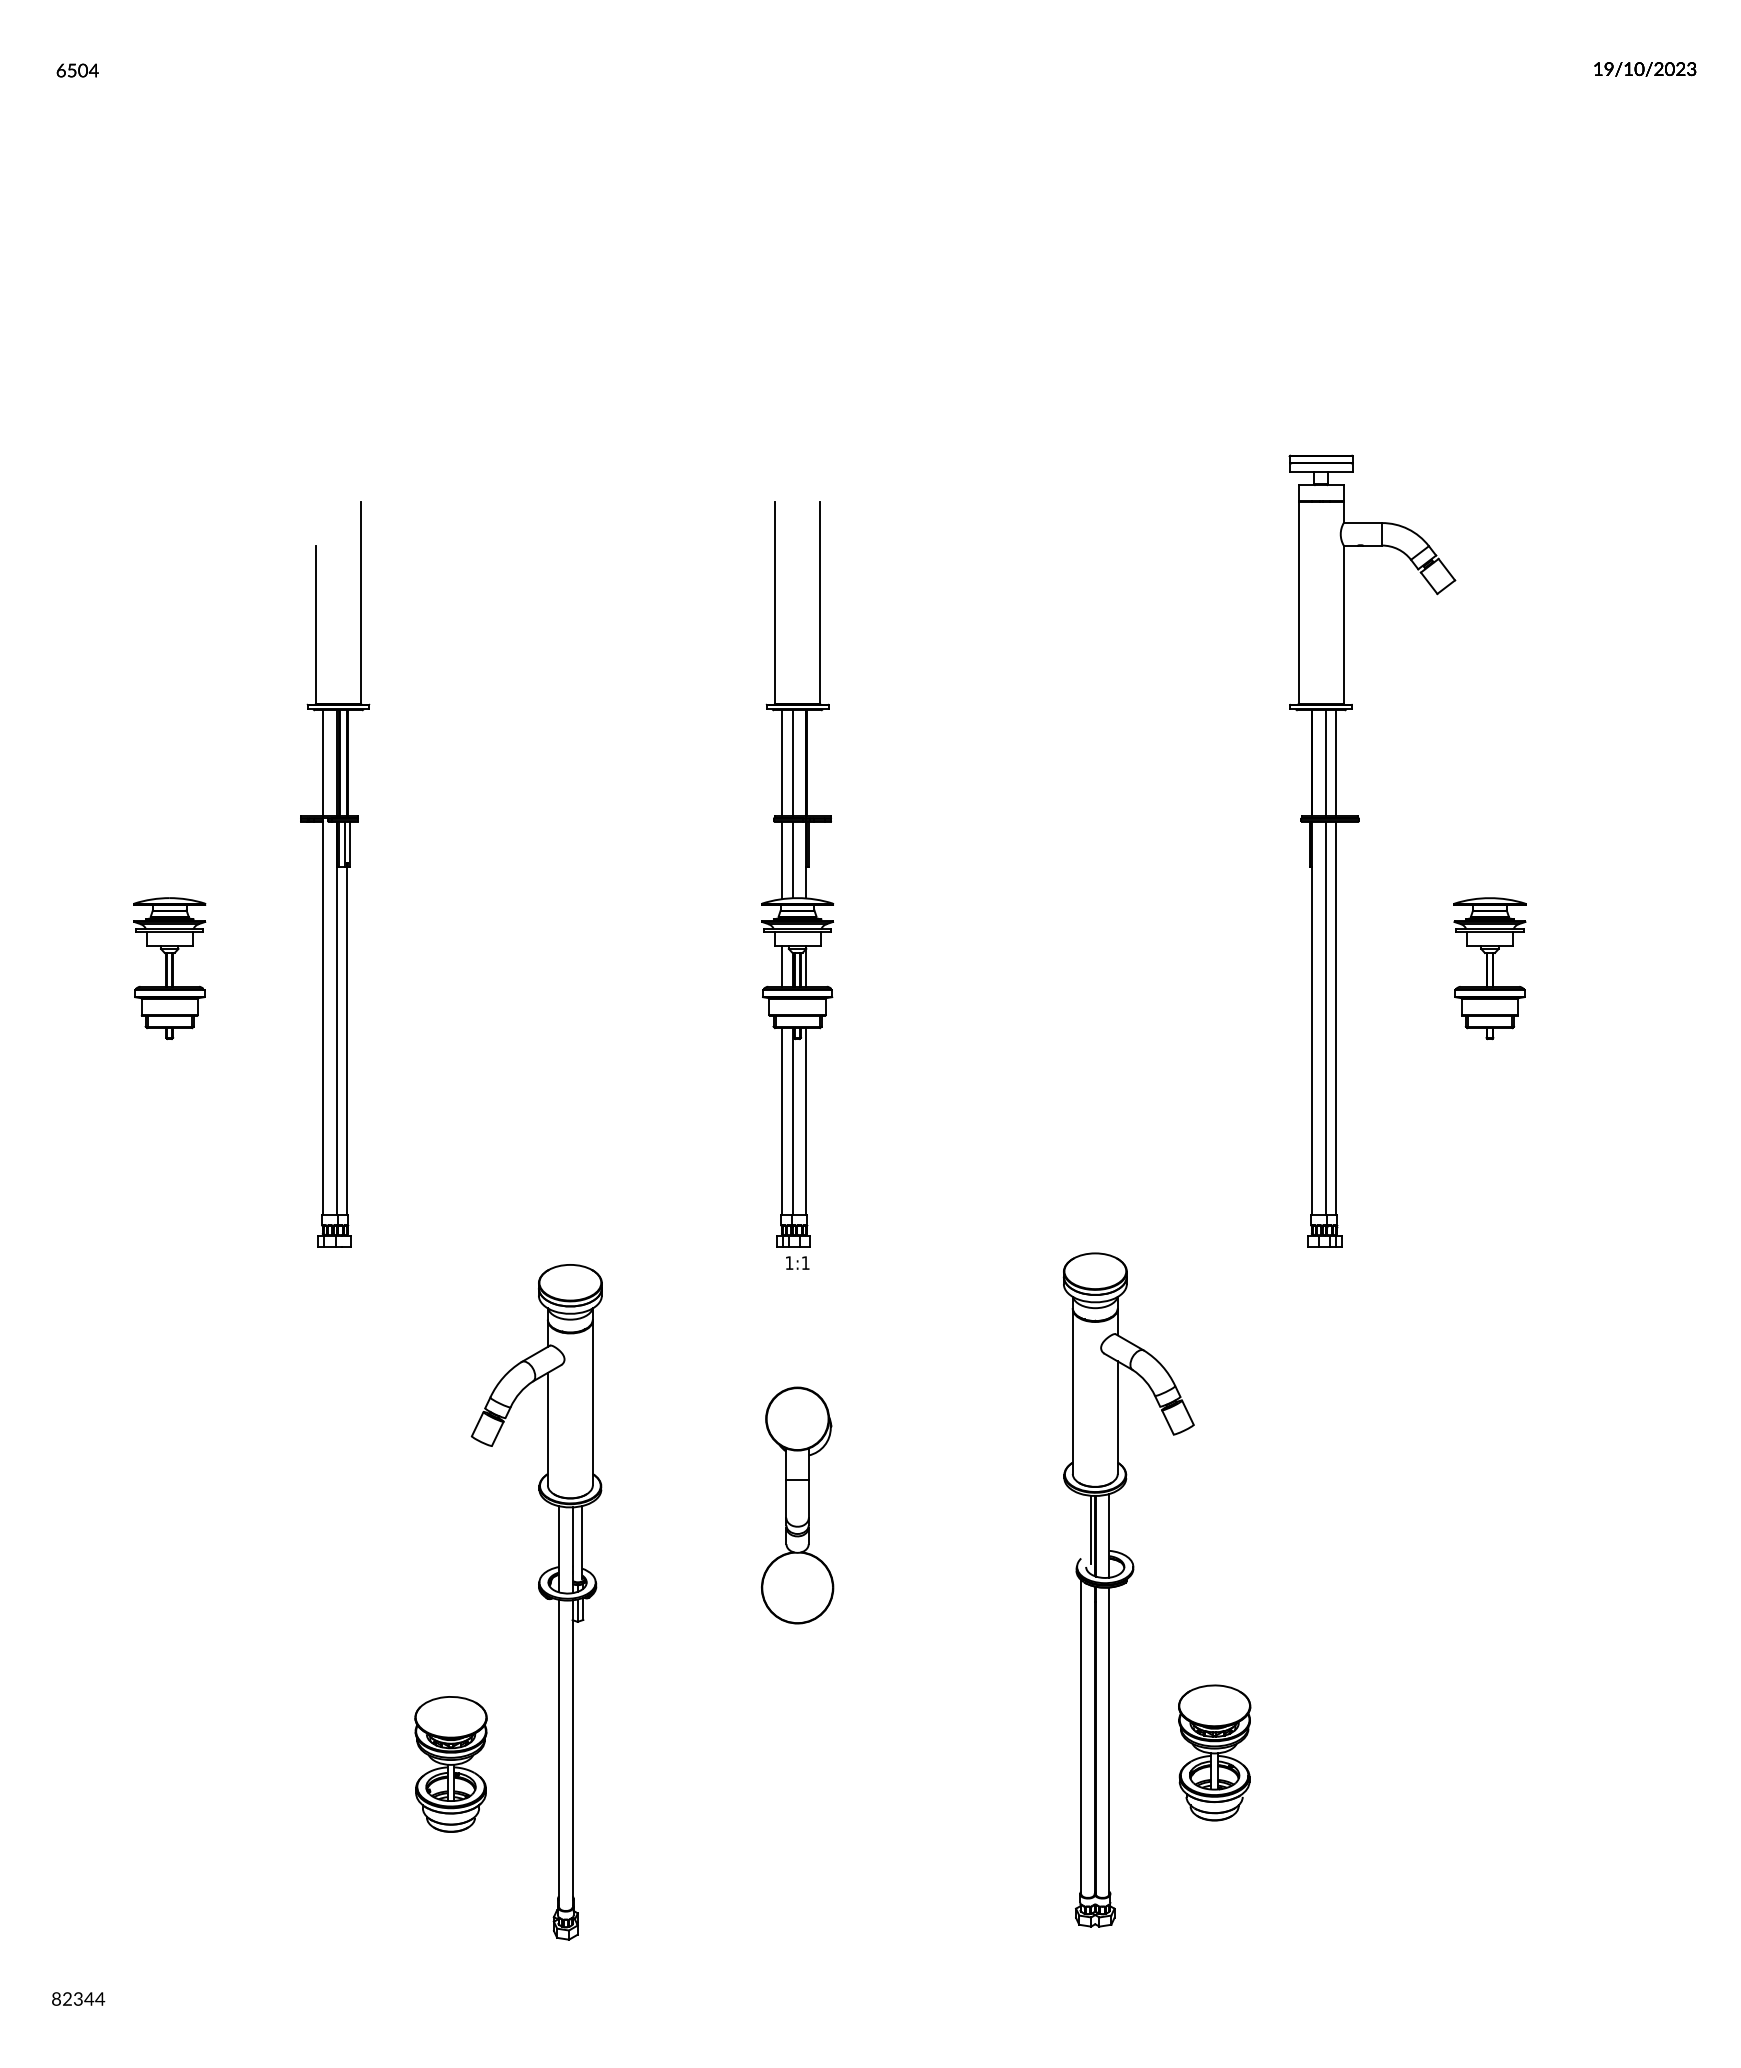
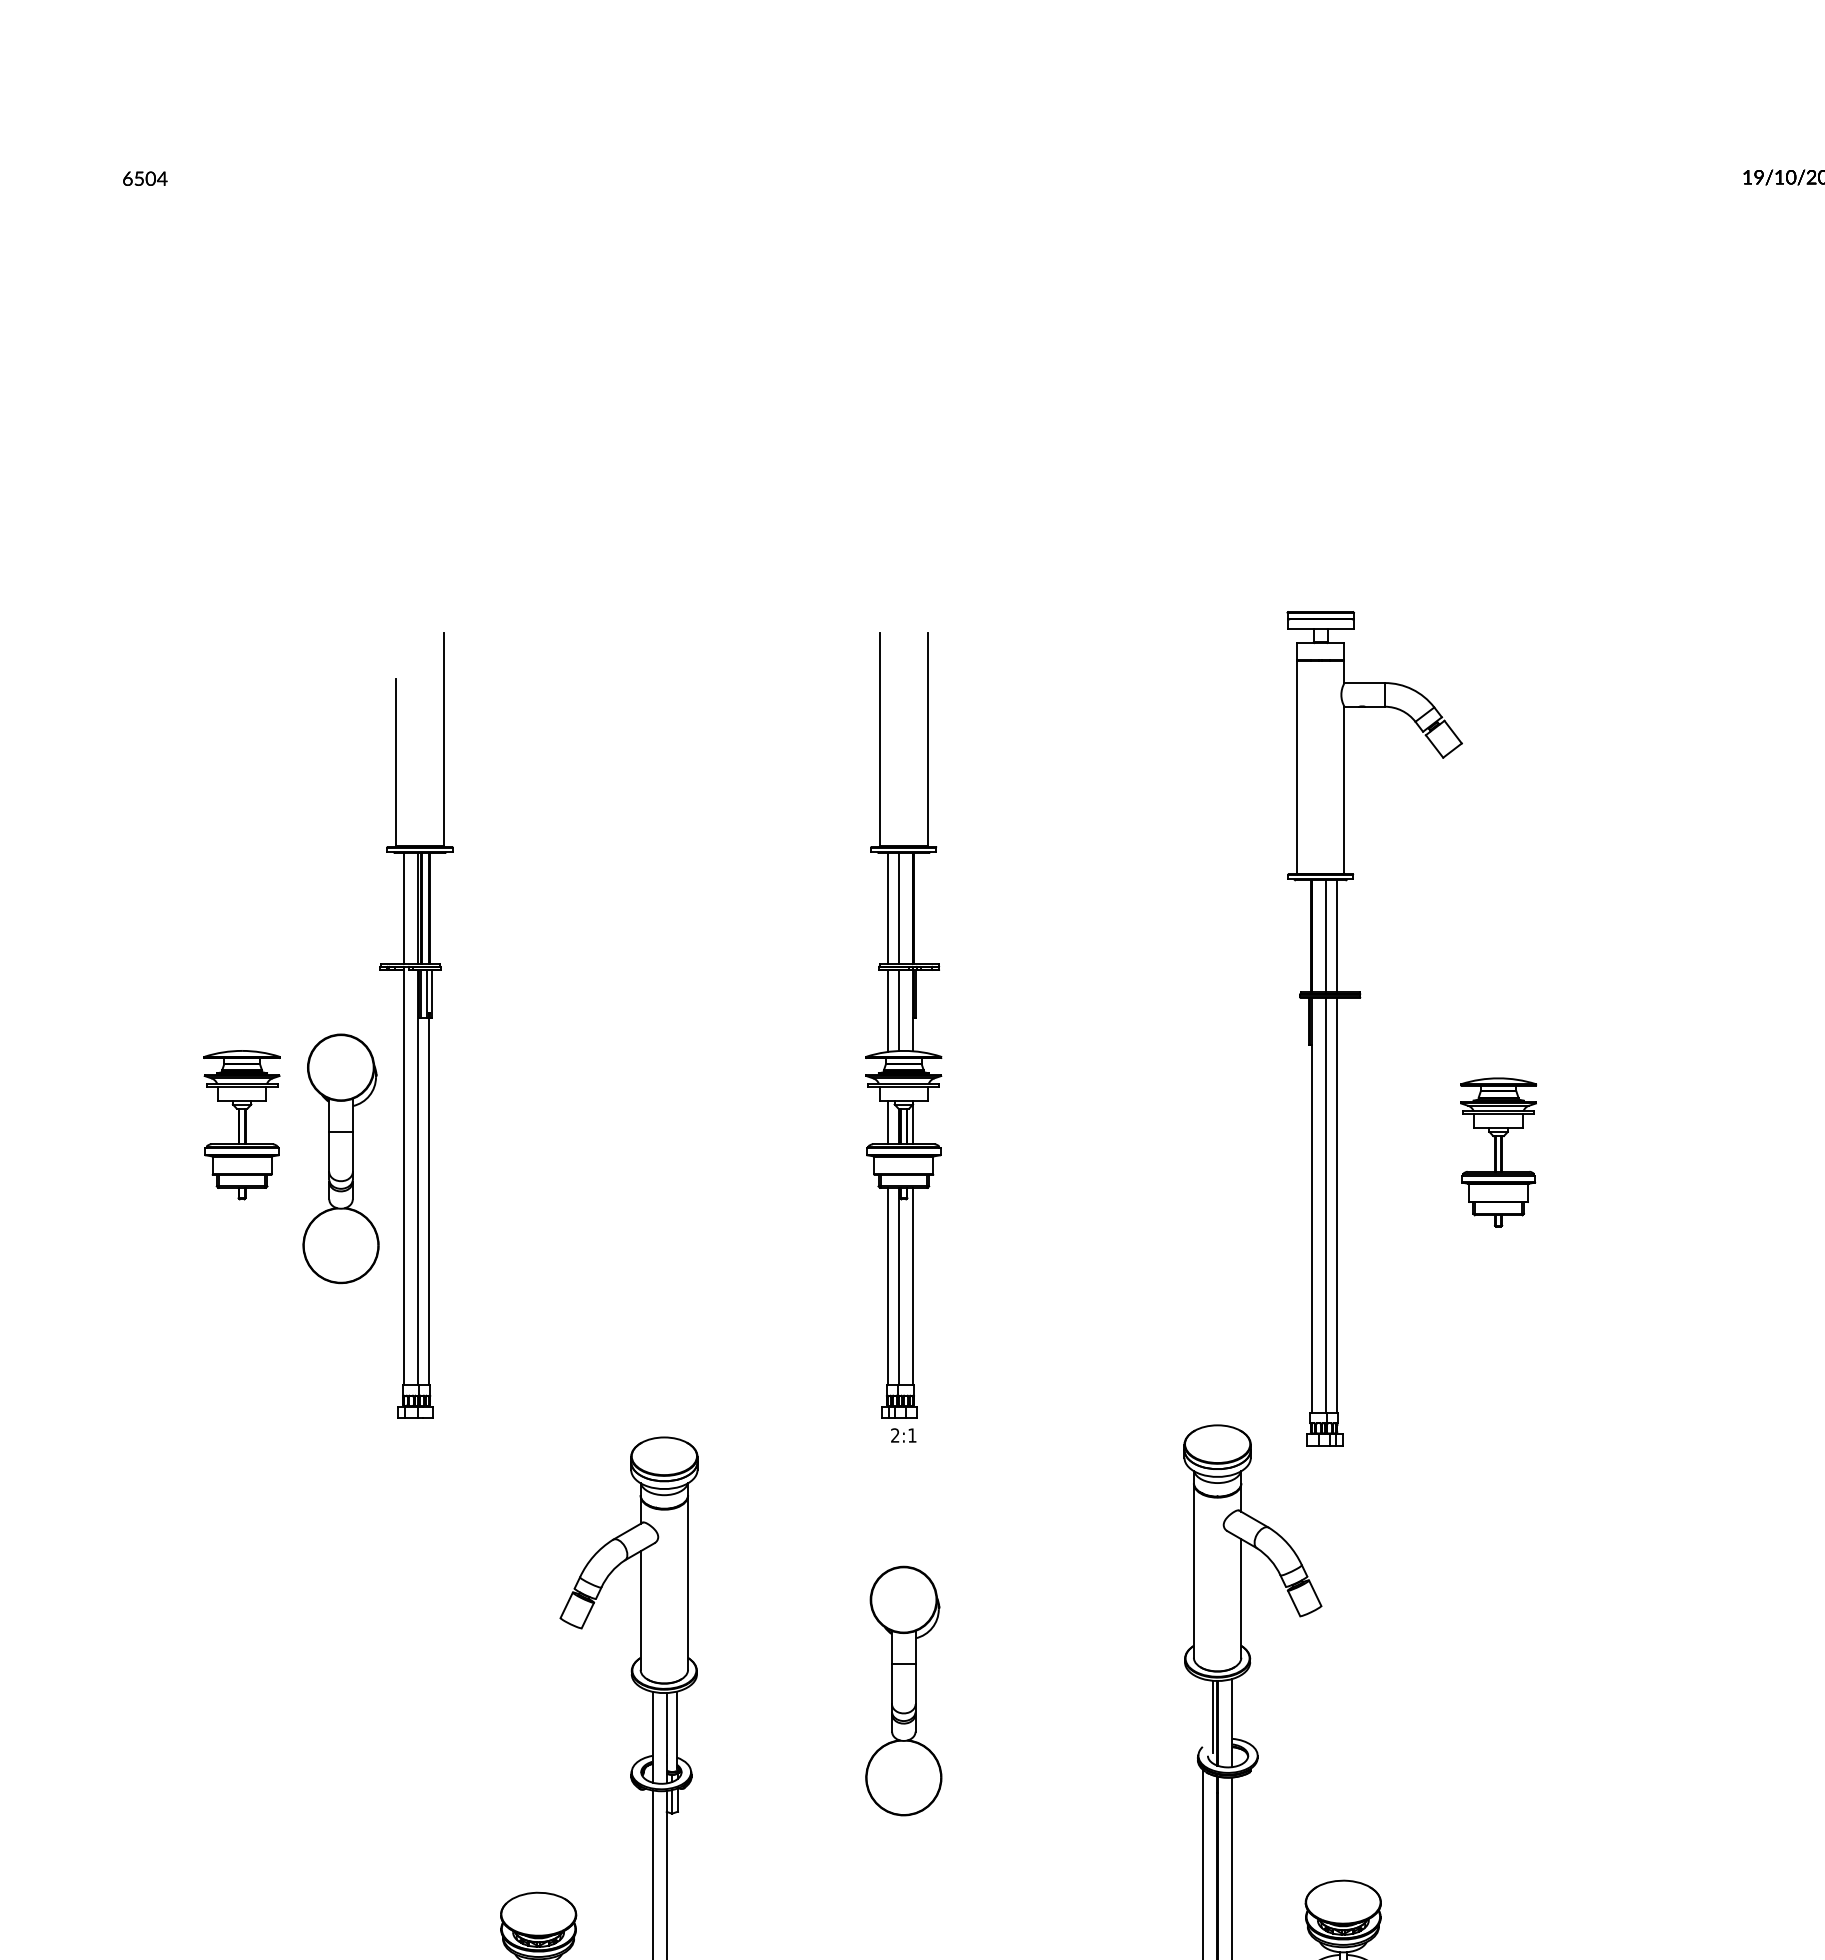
part: (1359, 822) -> (1361, 998), moved
part: (263, 1000) -> (340, 1158), added
text: (789, 1262) -> (895, 1434), 1:1 -> 2:1

